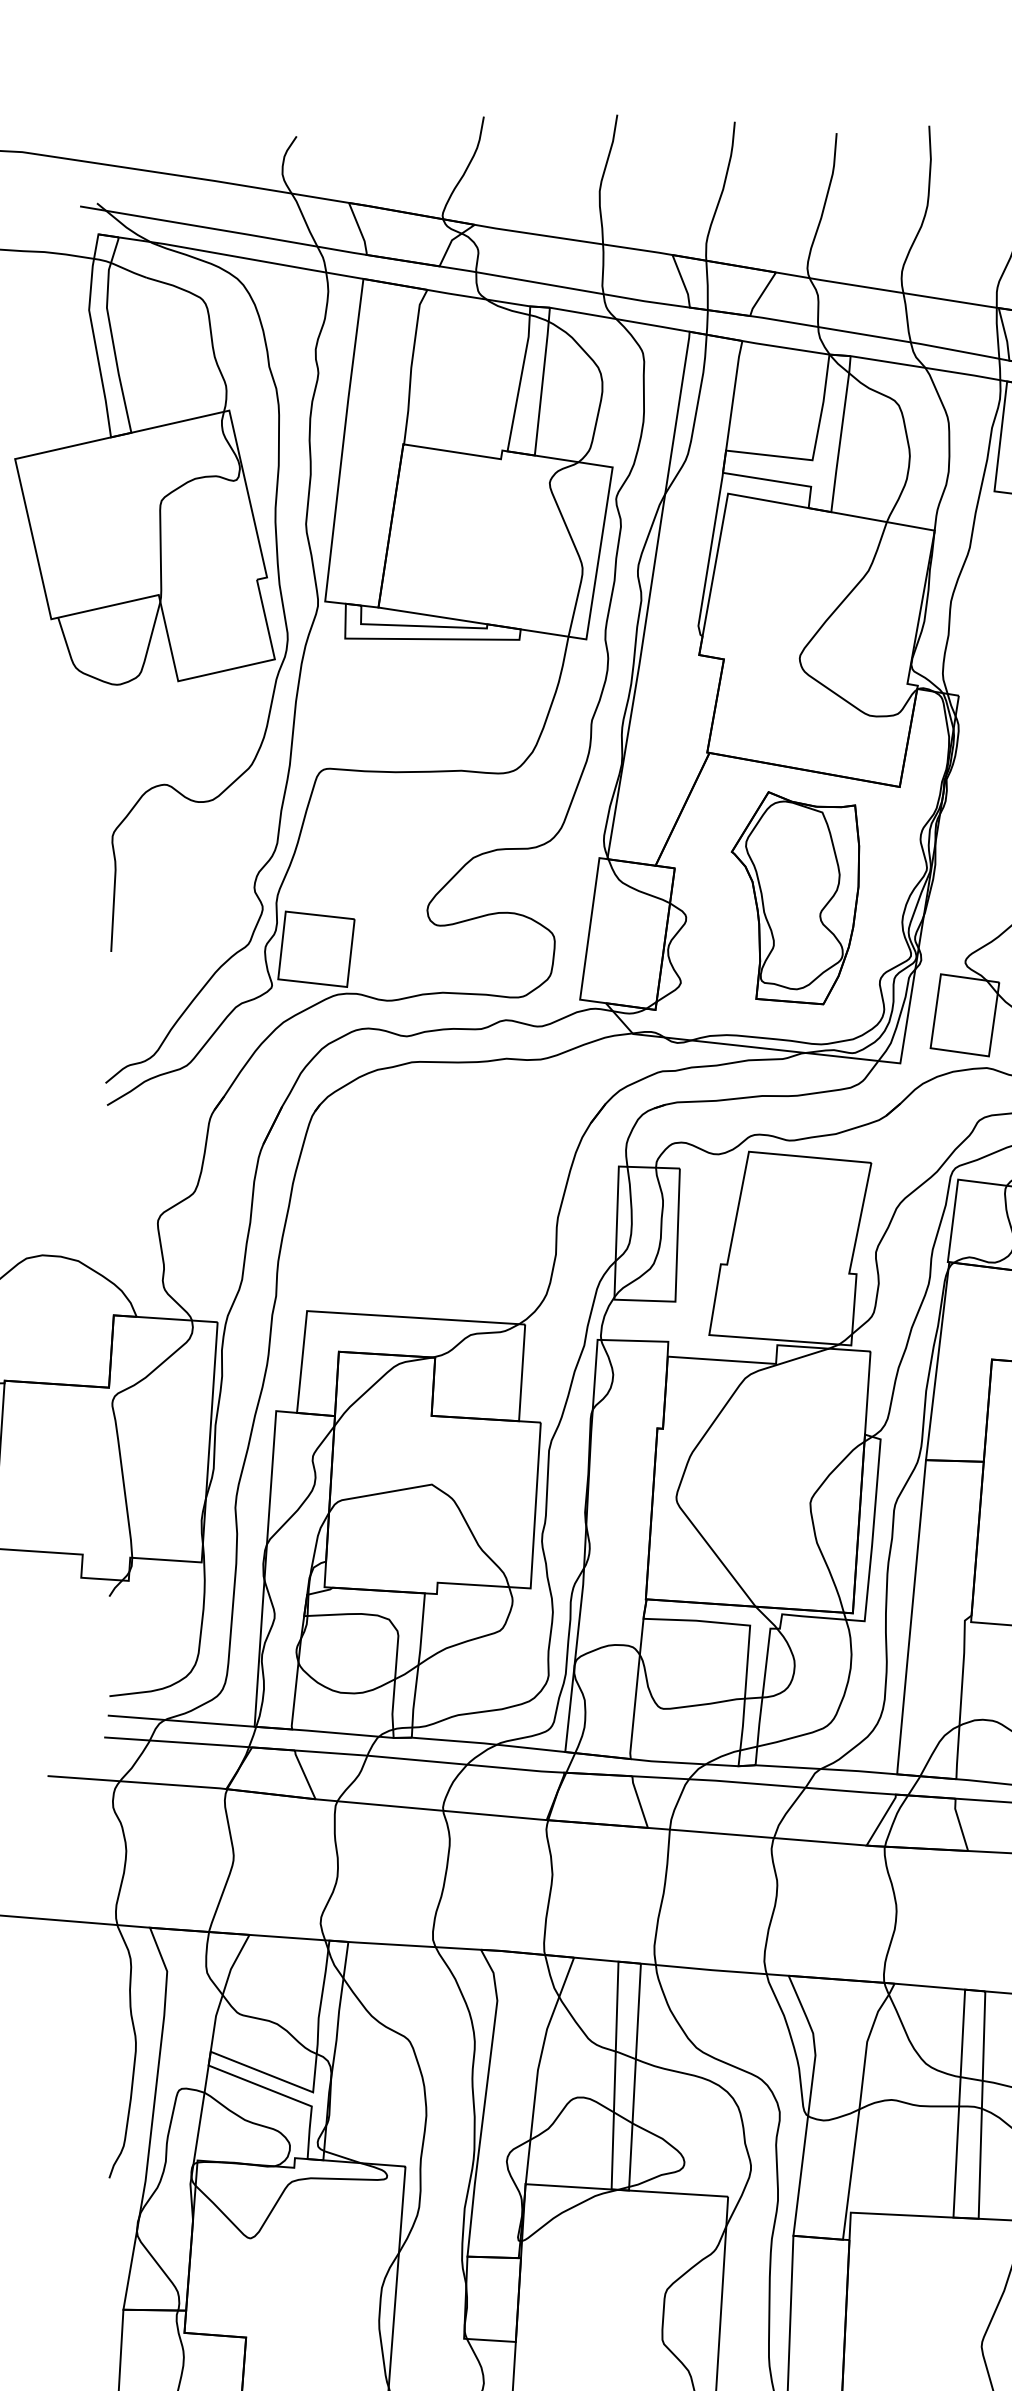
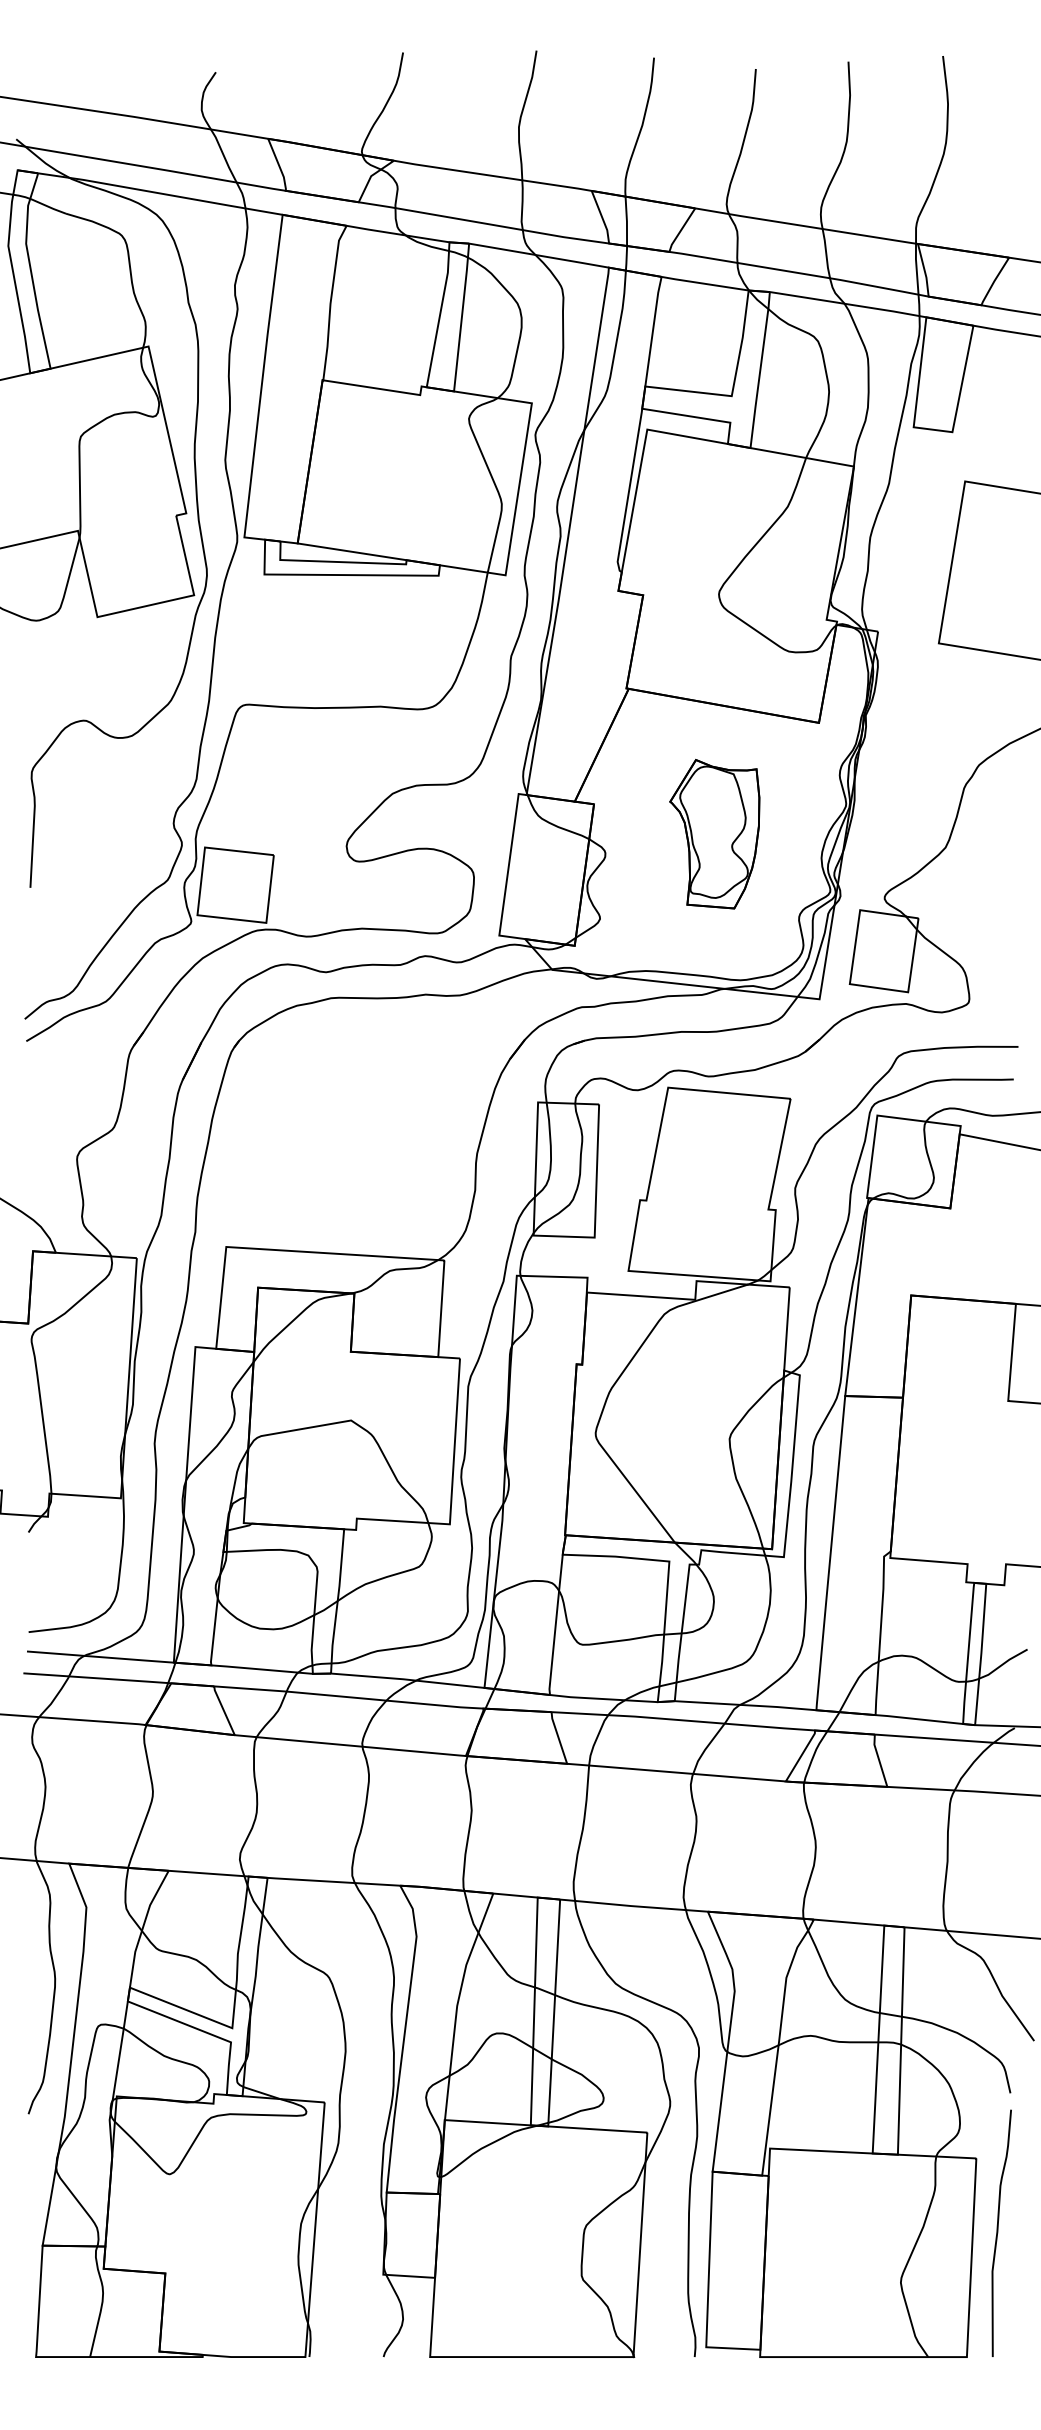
part: (795, 898) -> (714, 834), size x0.7

